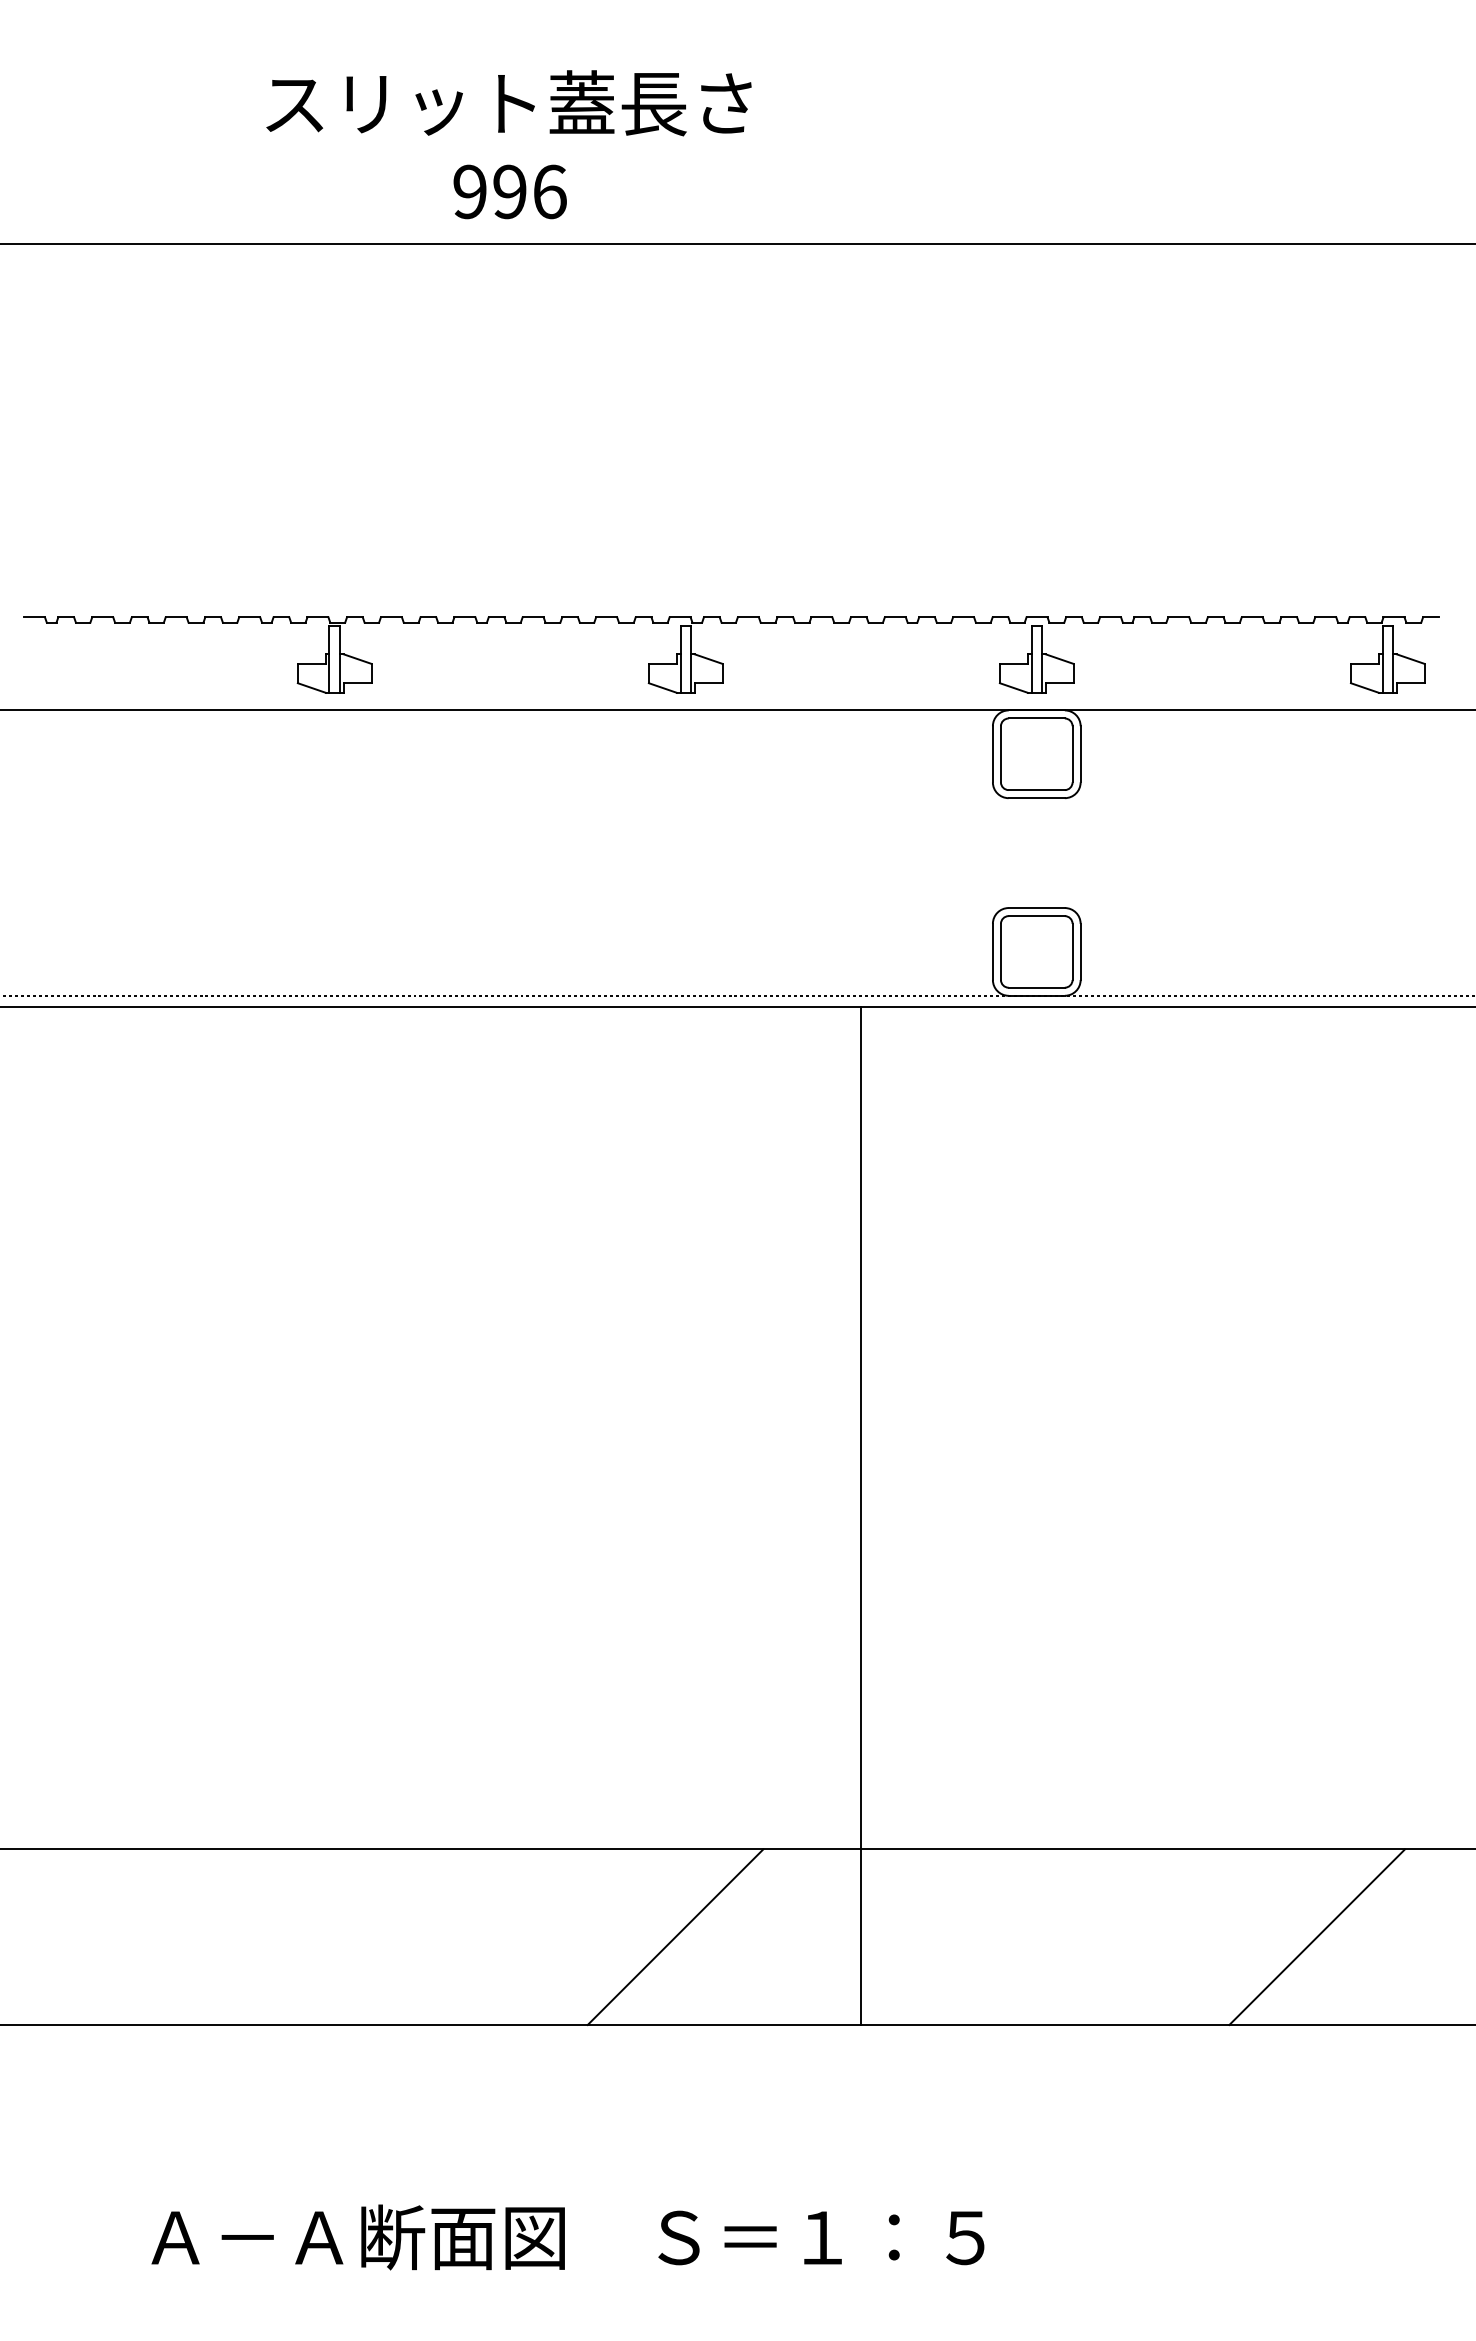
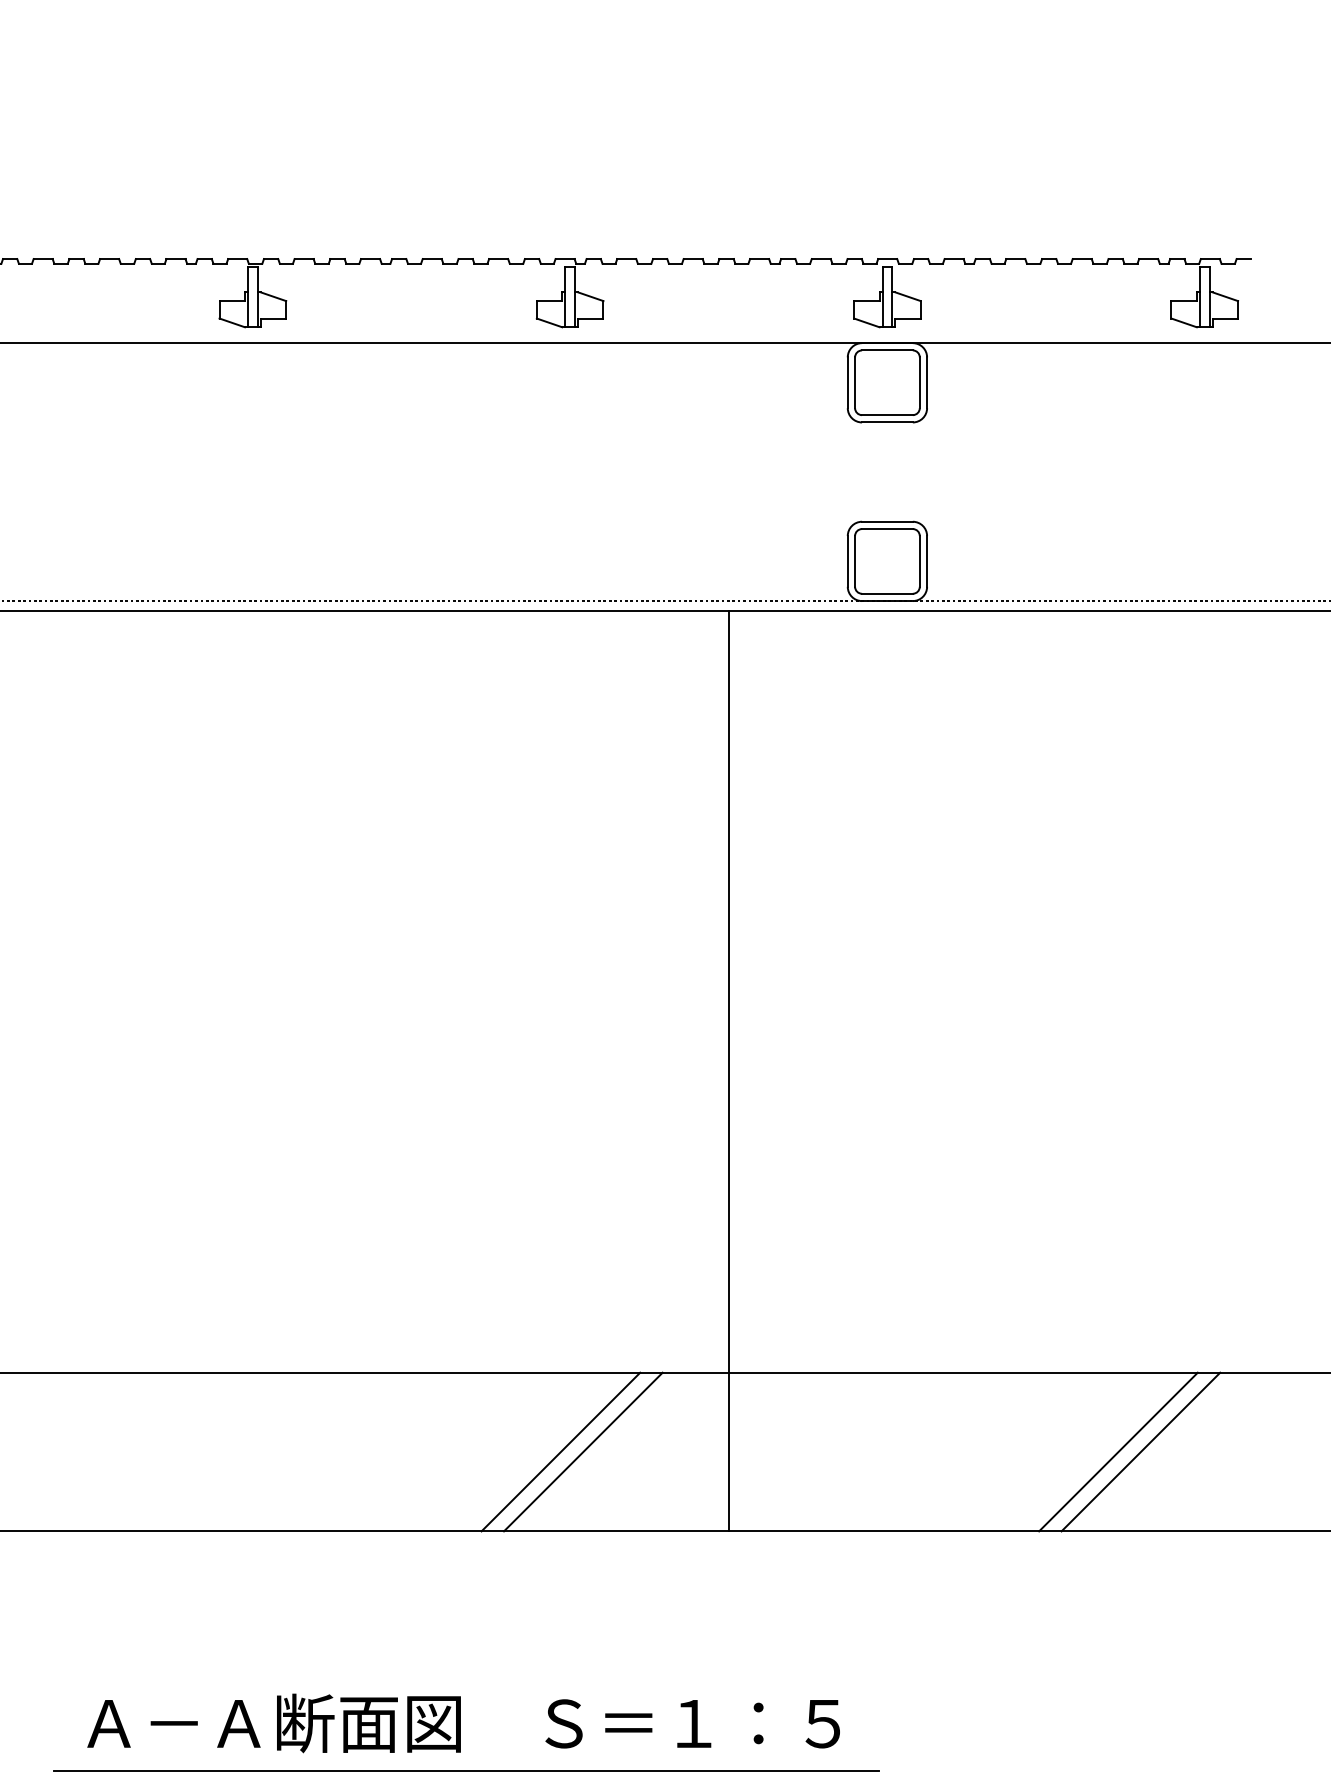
line: (700, 1936) -> (583, 1451), added
line: (1292, 1936) -> (1118, 1451), added
line: (570, 2290) -> (465, 1771), added

